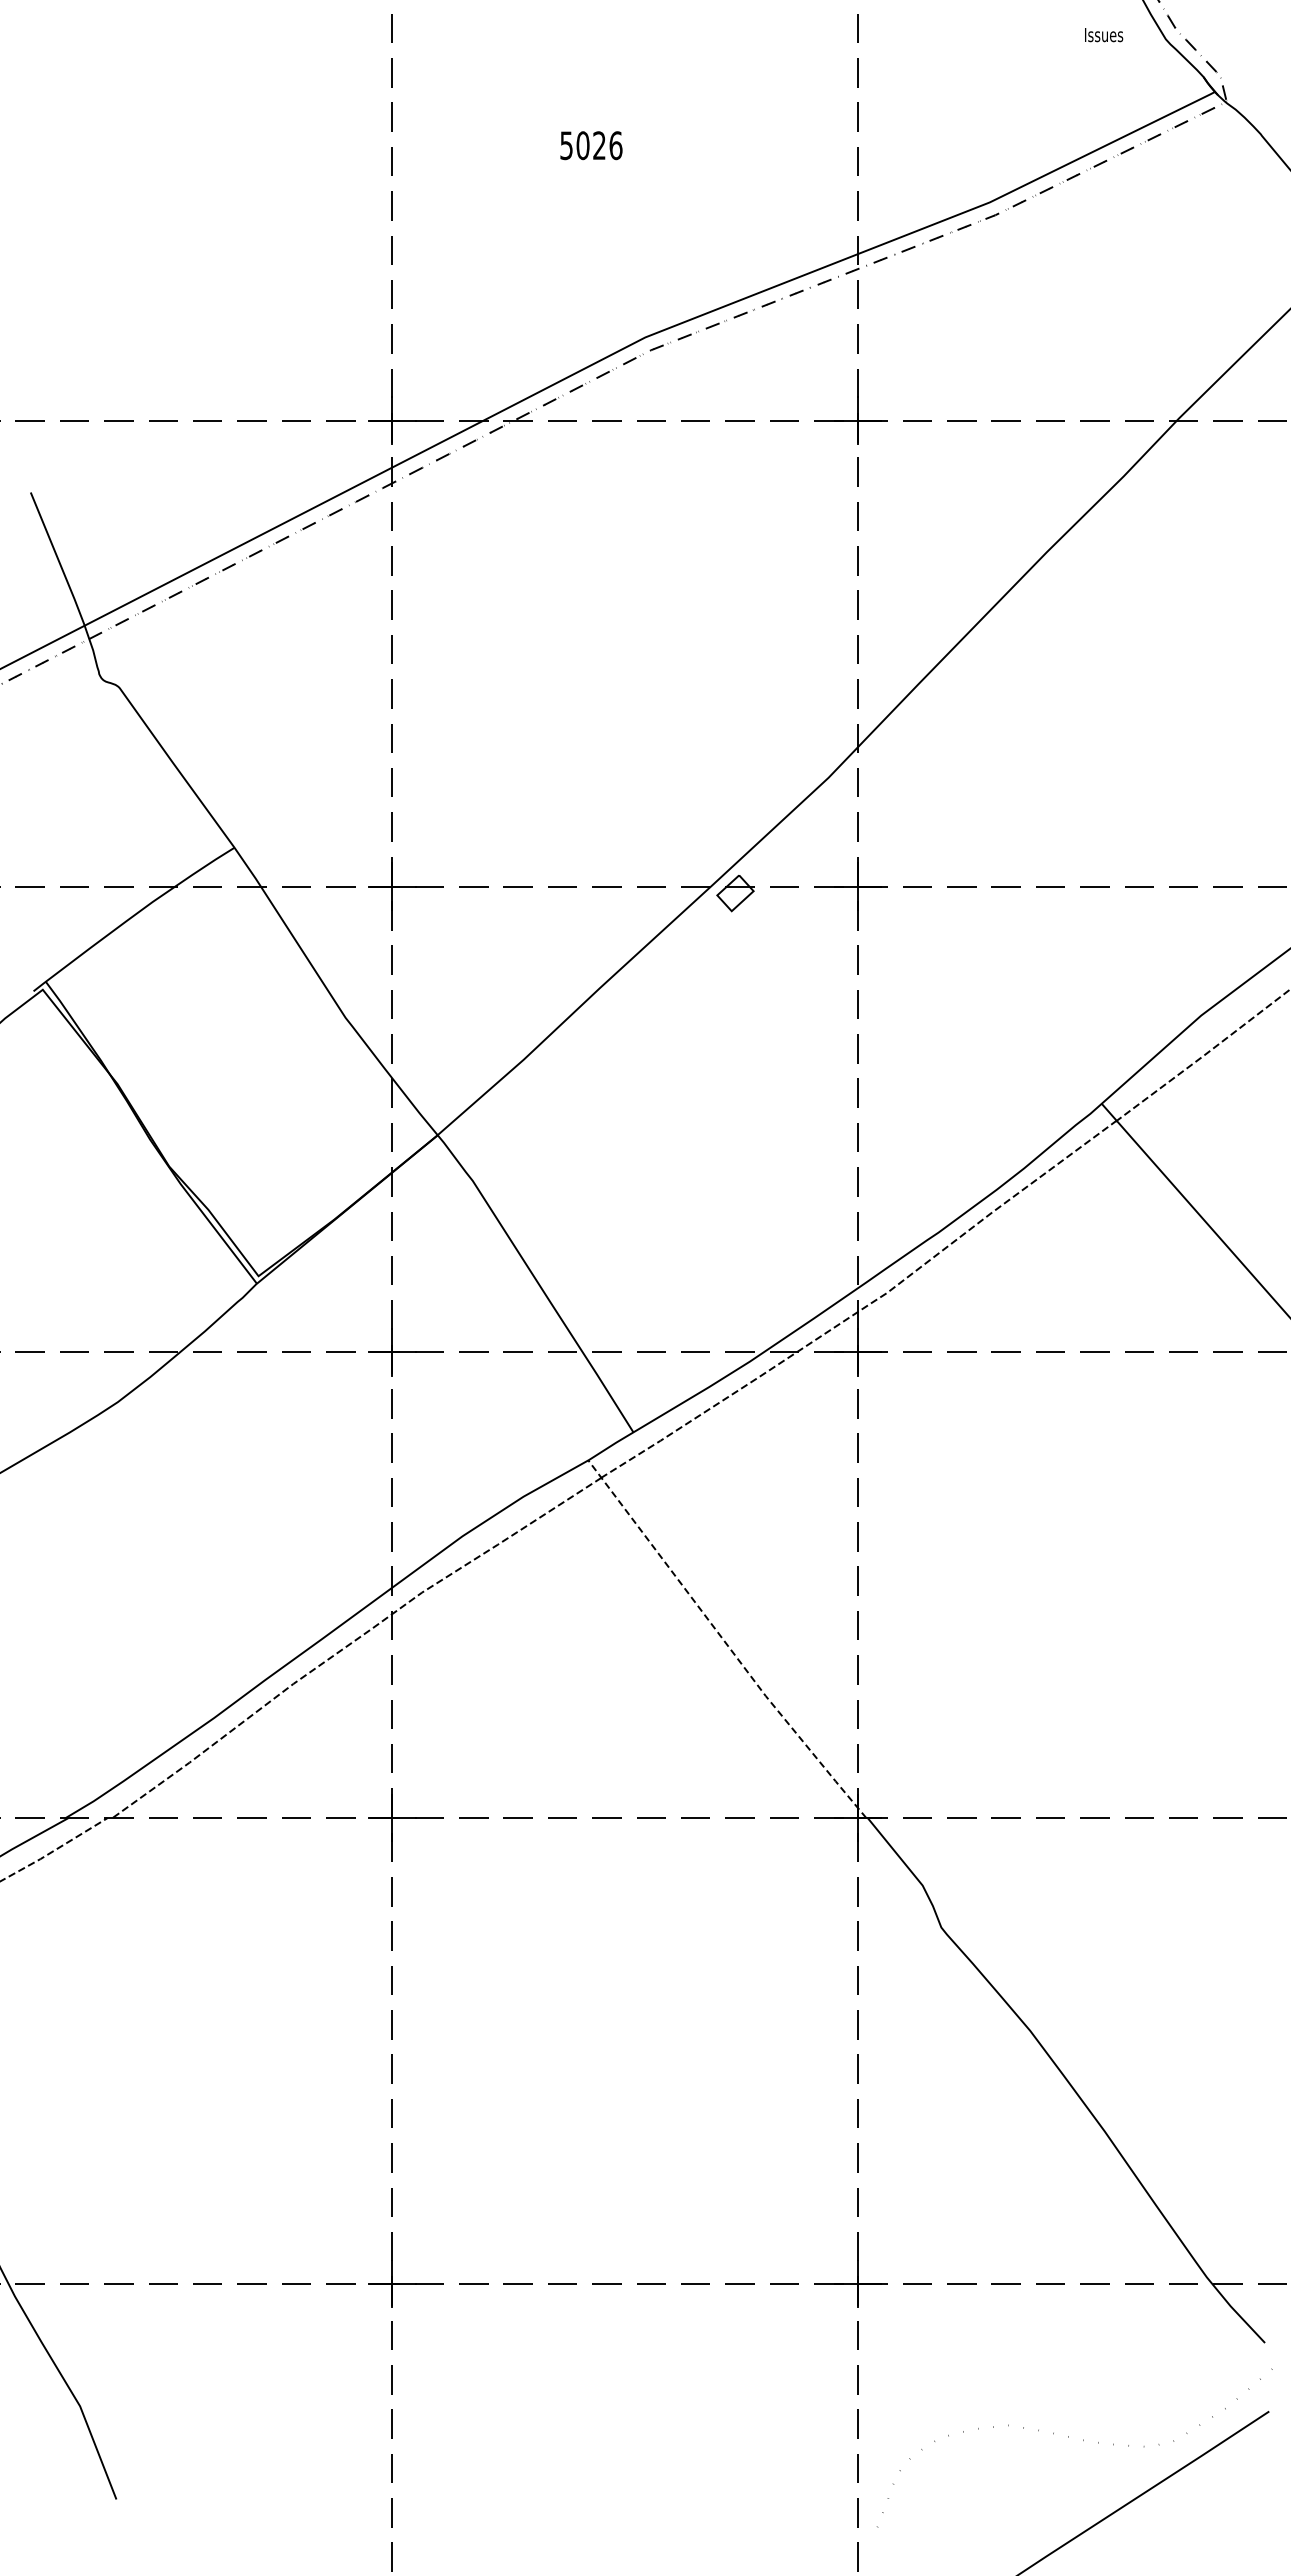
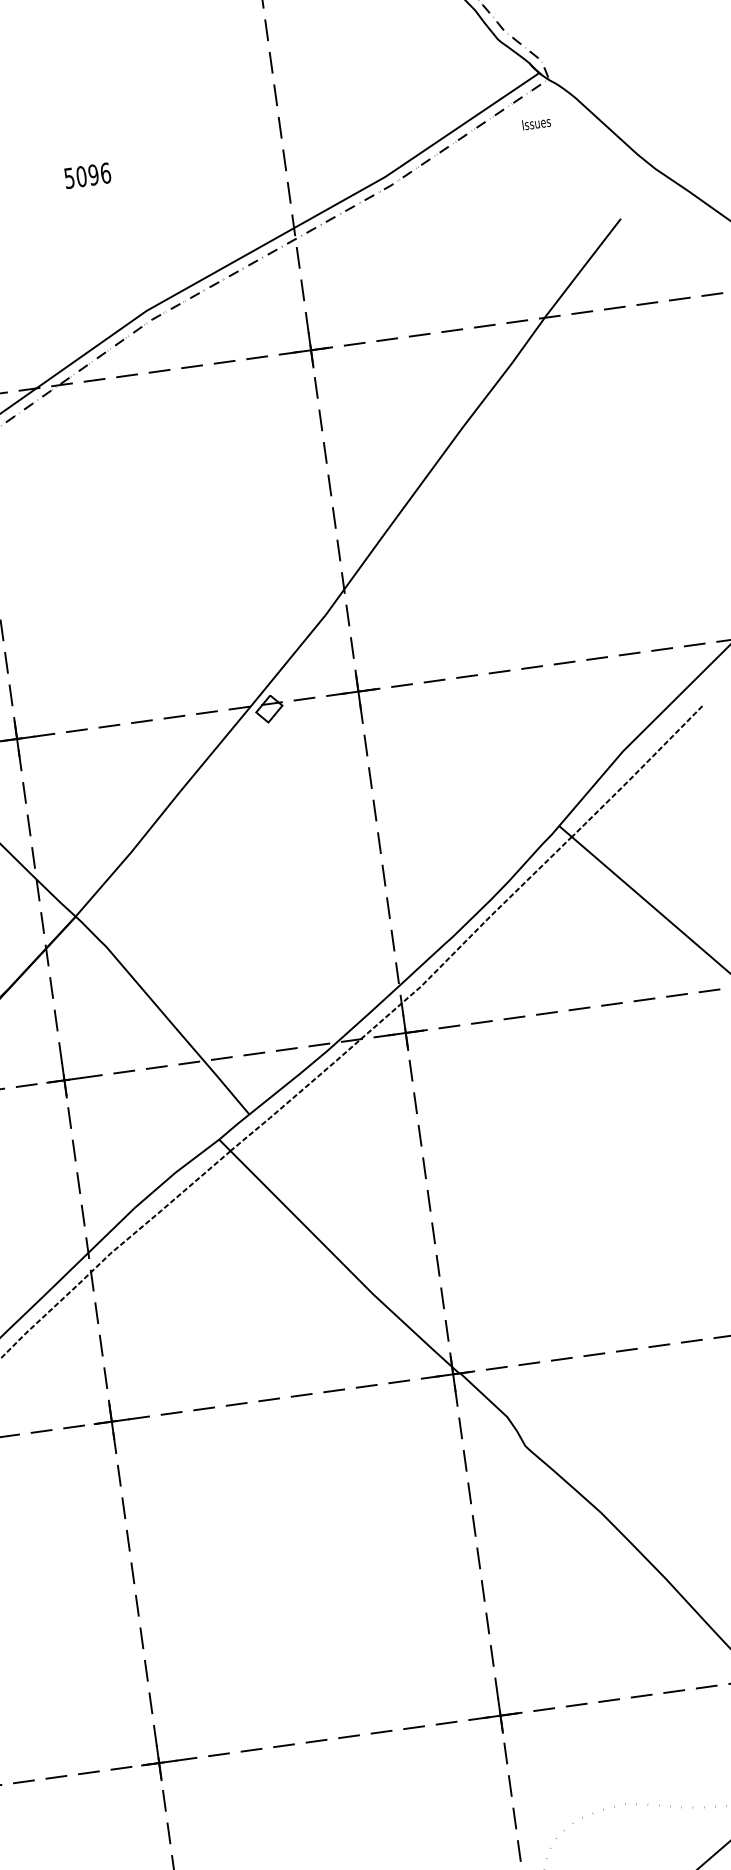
text: (1104, 35) -> (536, 123), moved
text: (599, 145) -> (93, 174), 5026 -> 5096
line: (724, 1641) -> (337, 1258), dashed -> solid

